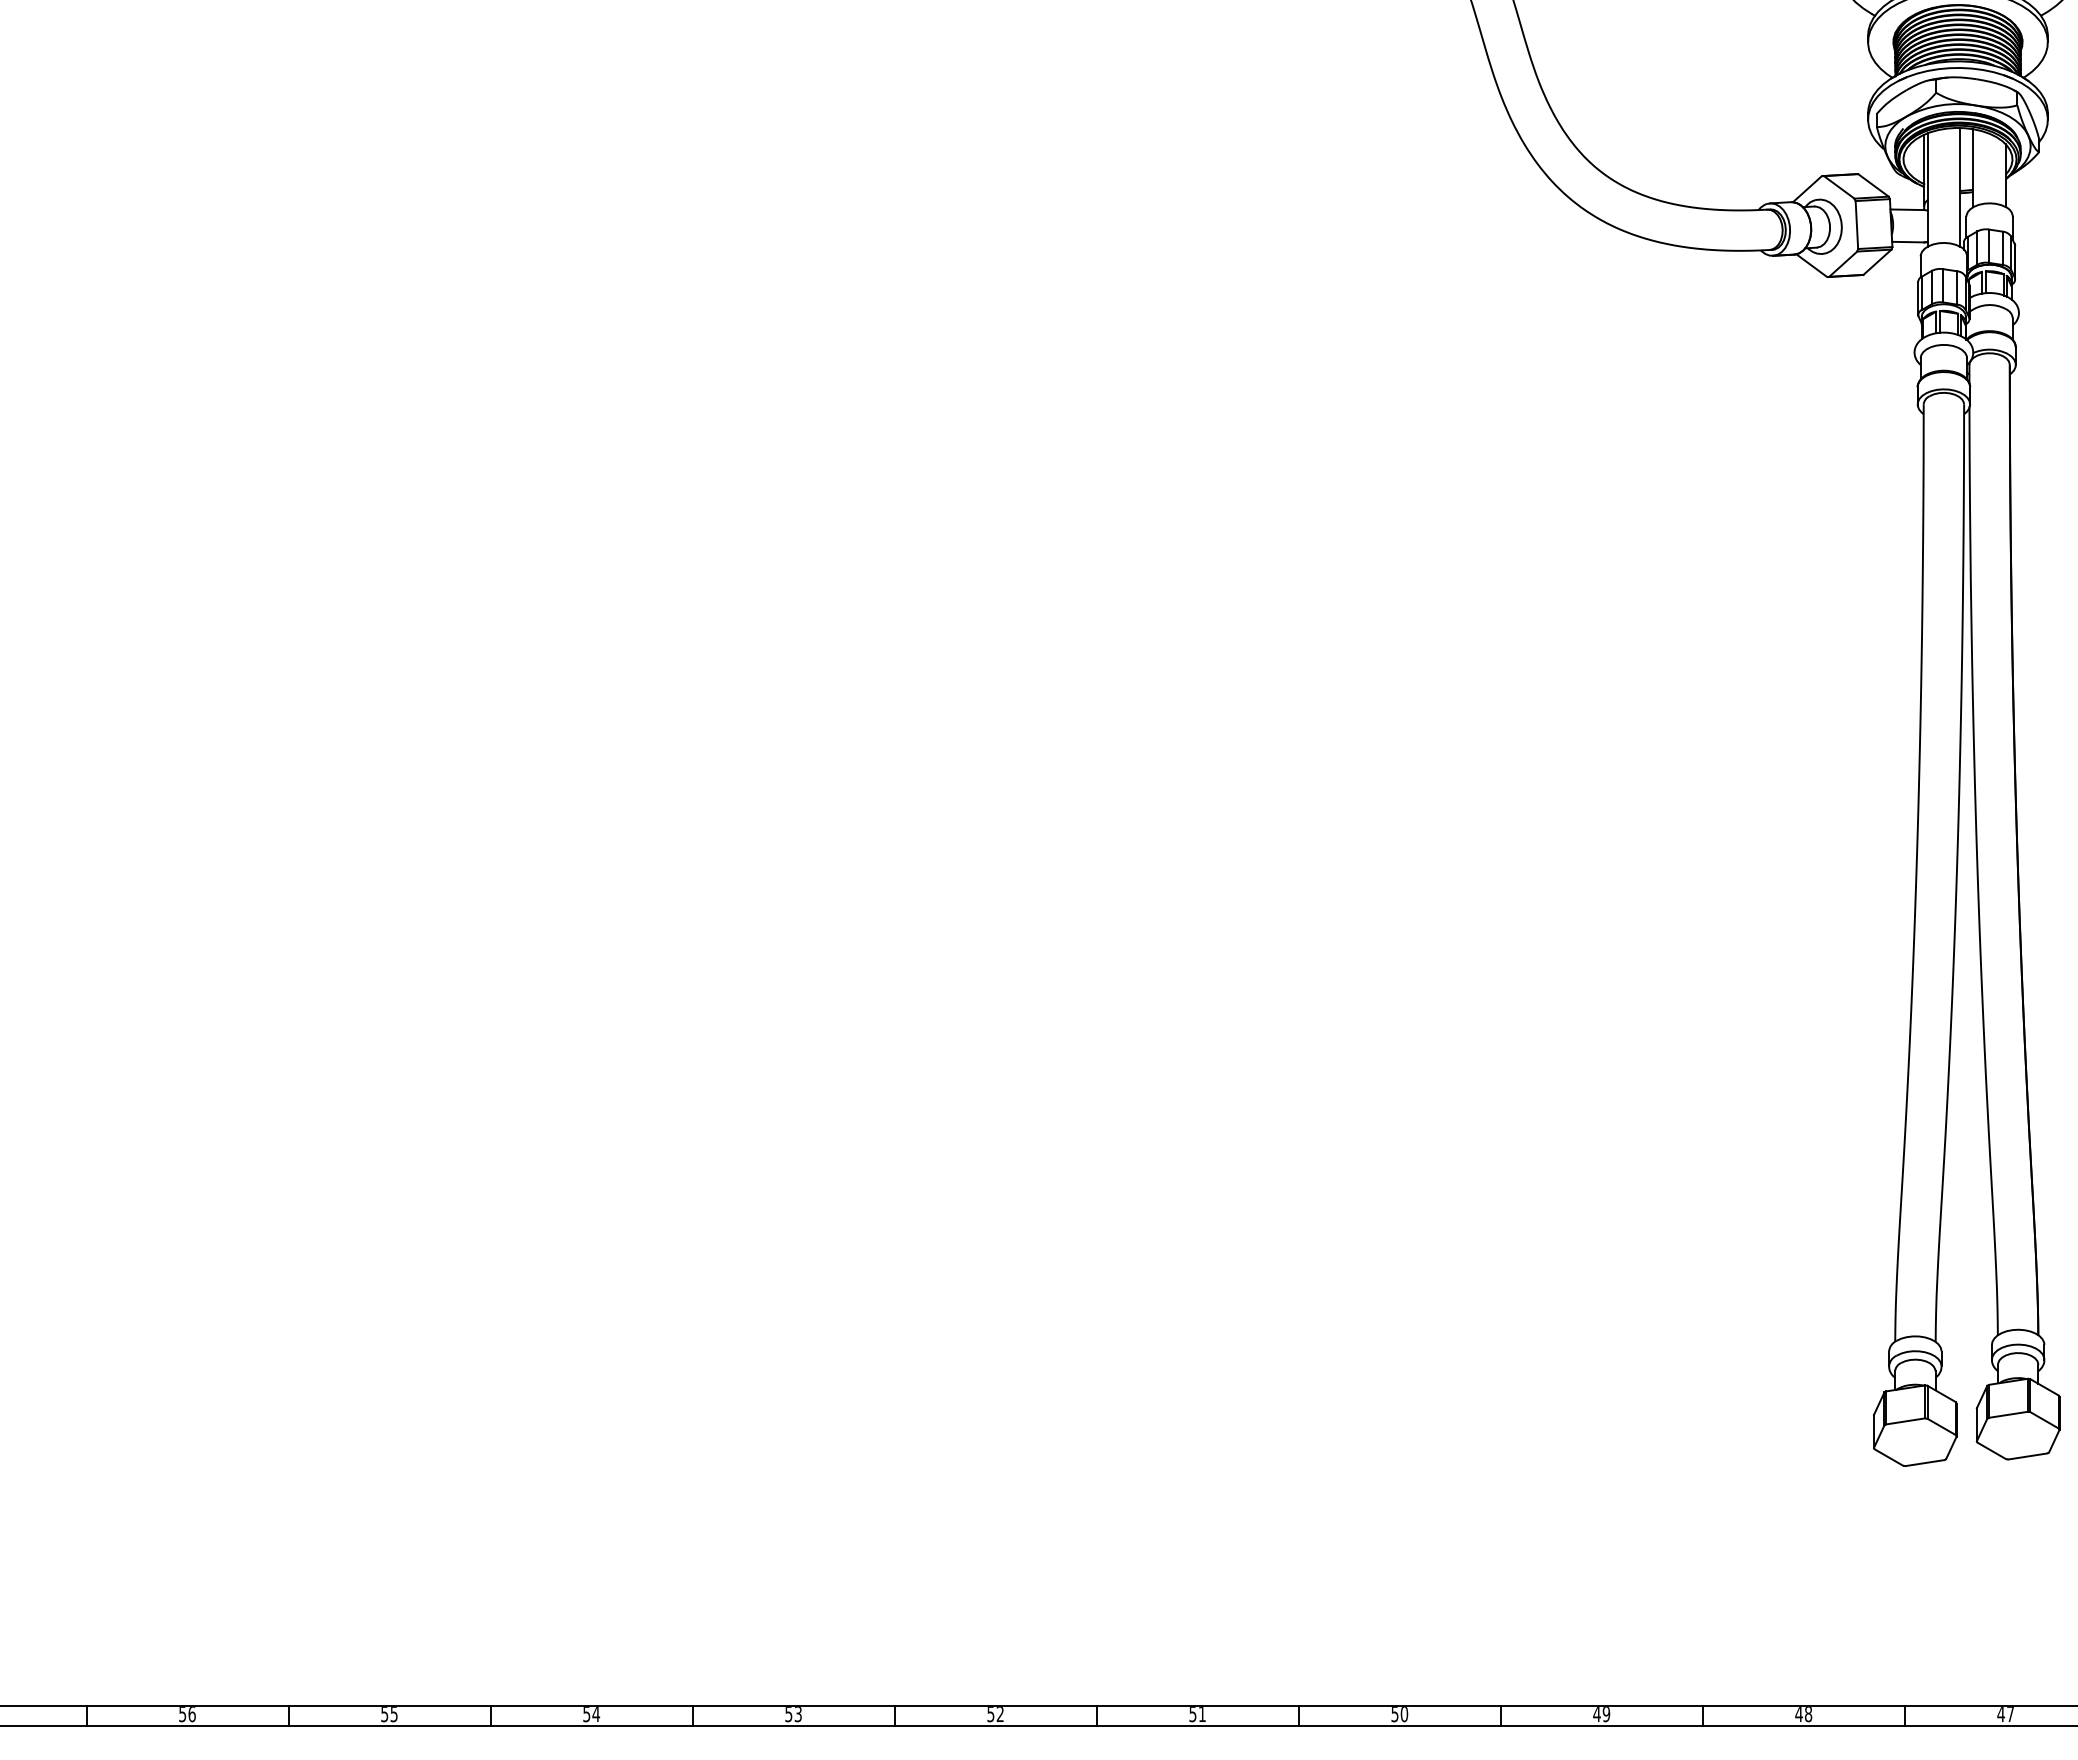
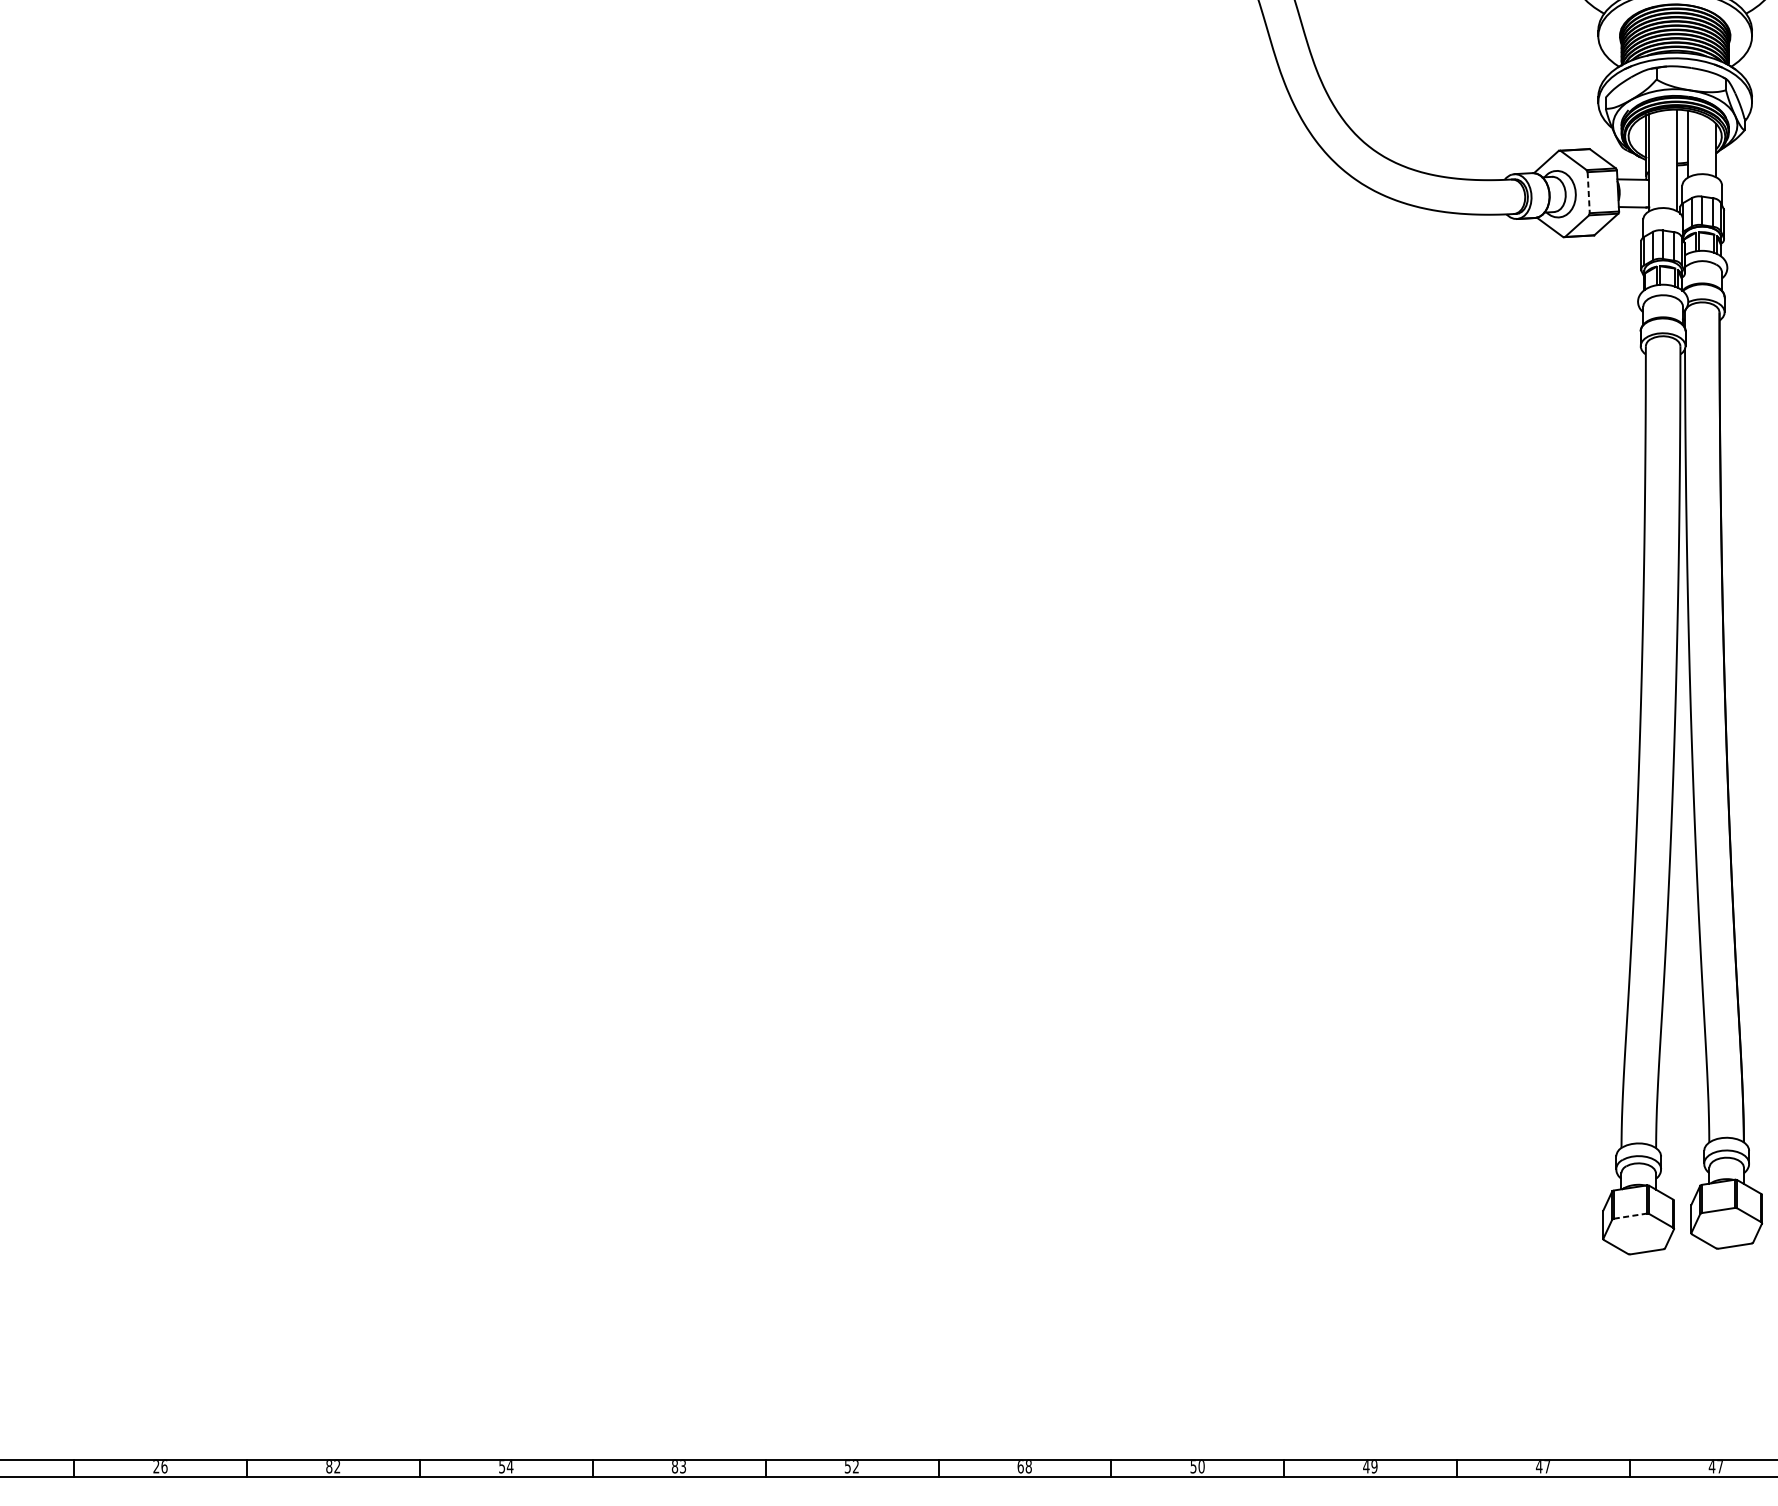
line: (1856, 225) -> (1588, 193), solid -> dashed
line: (1905, 1421) -> (1630, 1216), solid -> dashed
text: (182, 1714) -> (156, 1466), 56 -> 26
text: (389, 1714) -> (333, 1466), 55 -> 82
text: (788, 1714) -> (674, 1466), 53 -> 83
text: (1197, 1714) -> (1024, 1466), 51 -> 68
text: (1808, 1714) -> (1547, 1466), 48 -> 47

